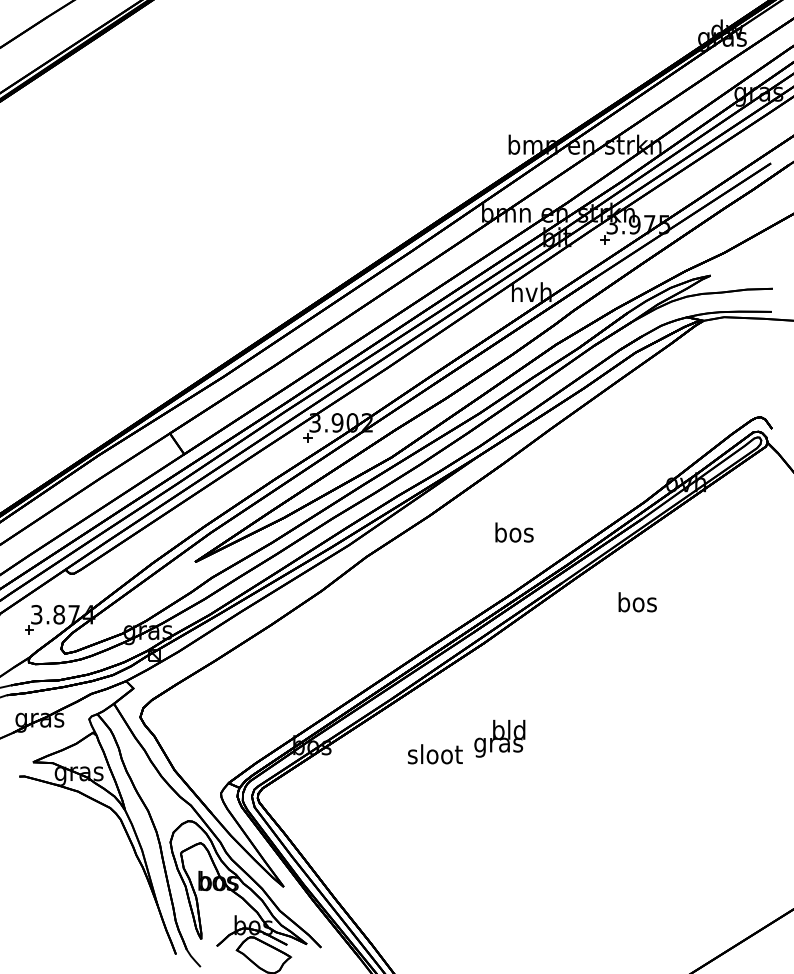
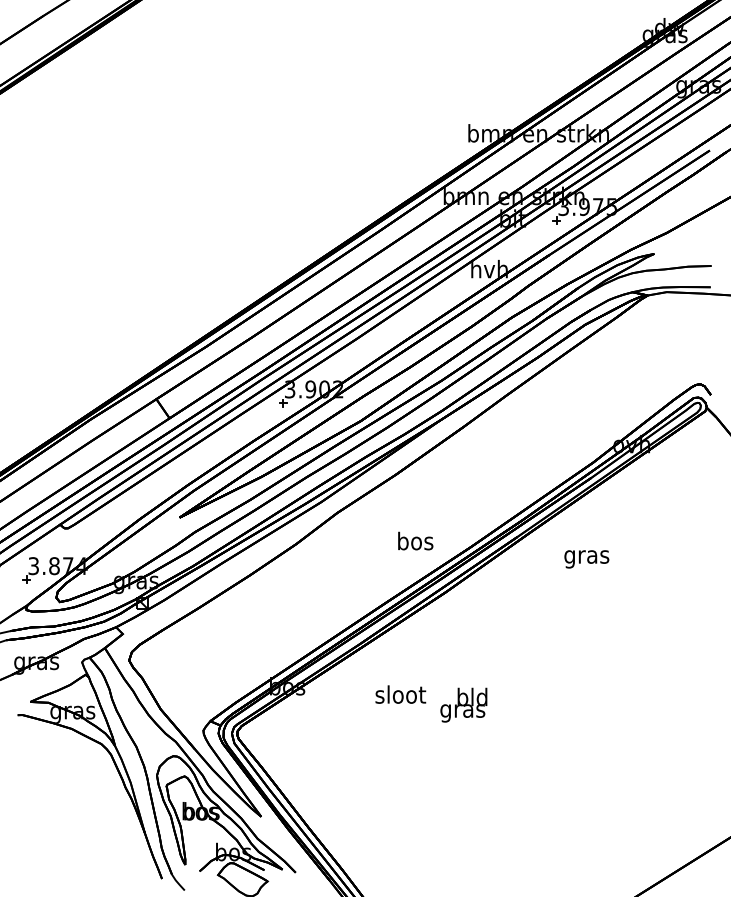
text: (514, 532) -> (415, 541), moved
text: (637, 604) -> (586, 556), bos -> gras
text: (499, 738) -> (463, 704), moved

